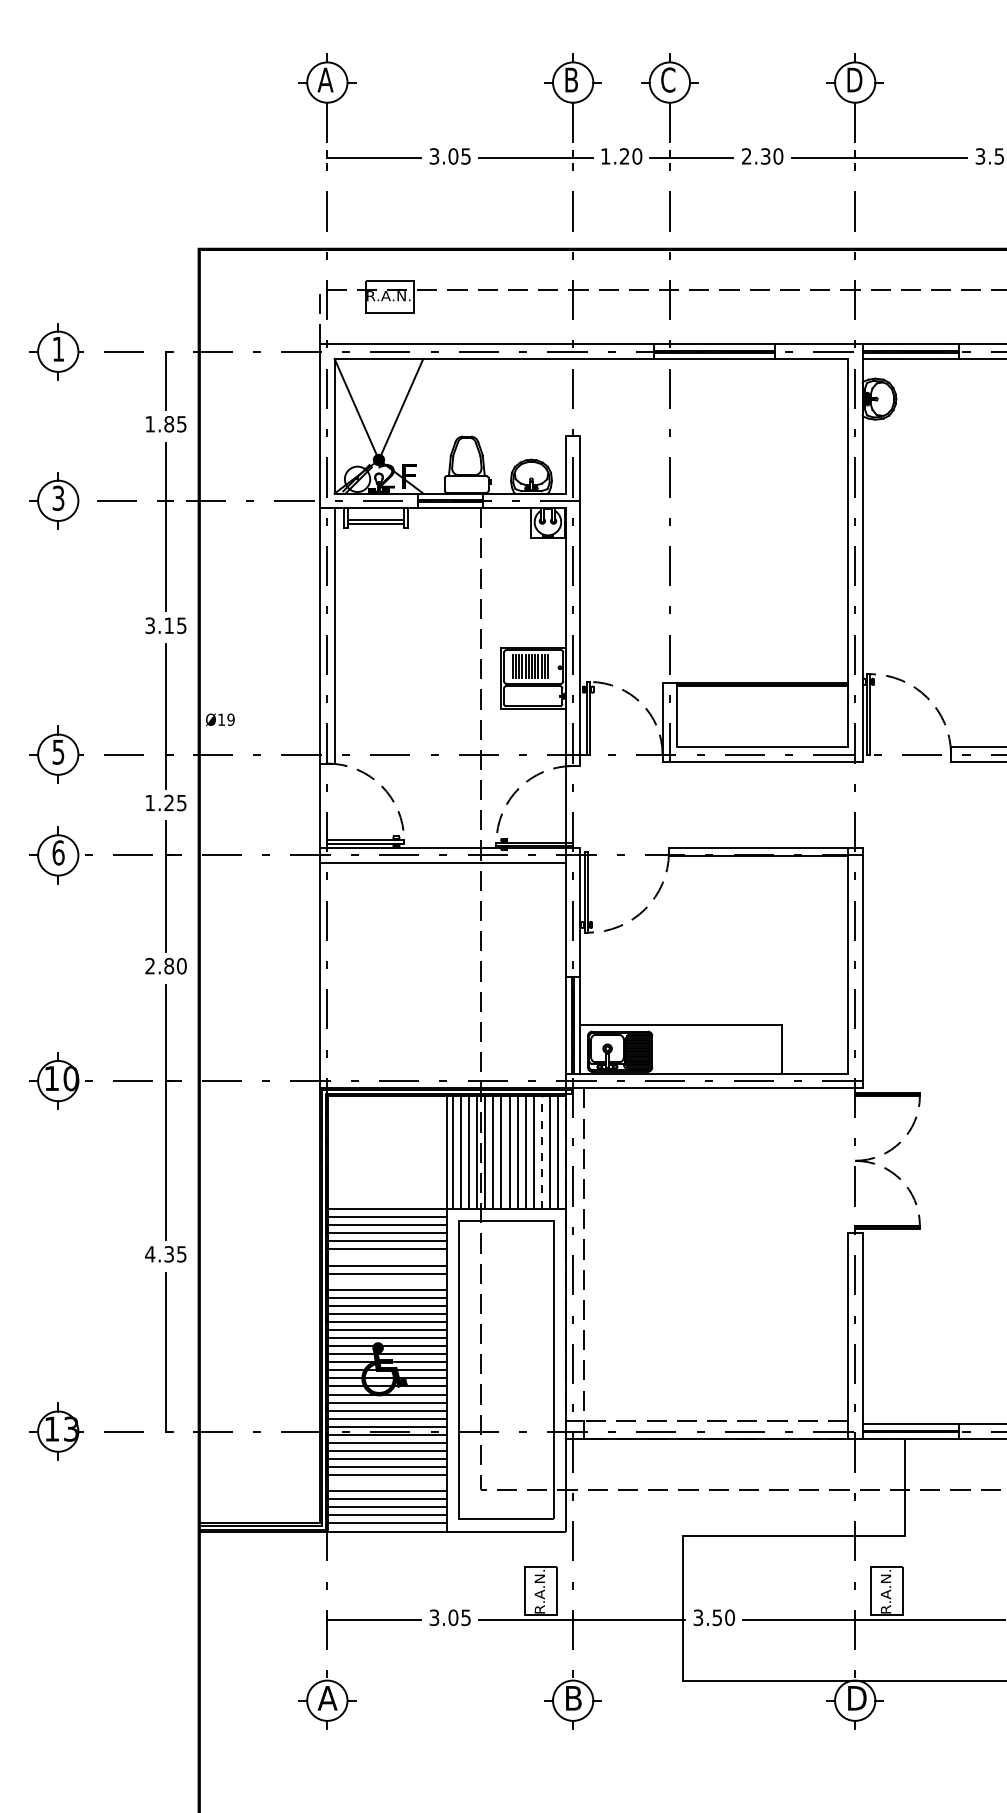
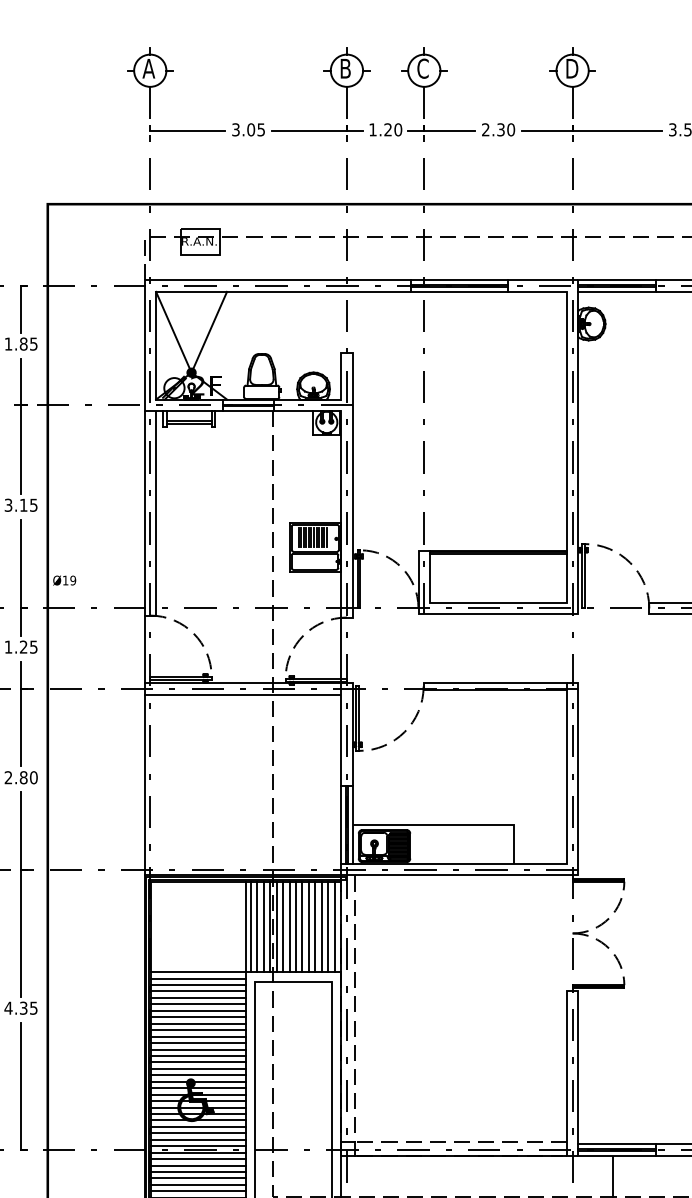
line: (541, 1152) -> (321, 926), dashed -> solid
line: (387, 1257) -> (198, 1010), added
line: (387, 1281) -> (198, 1029), added
line: (387, 1483) -> (198, 1191), added

